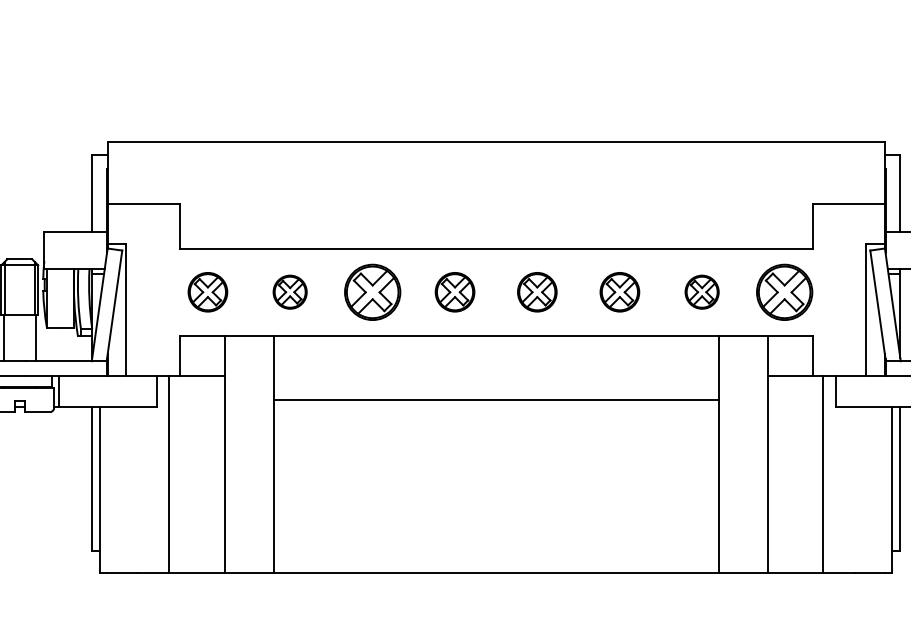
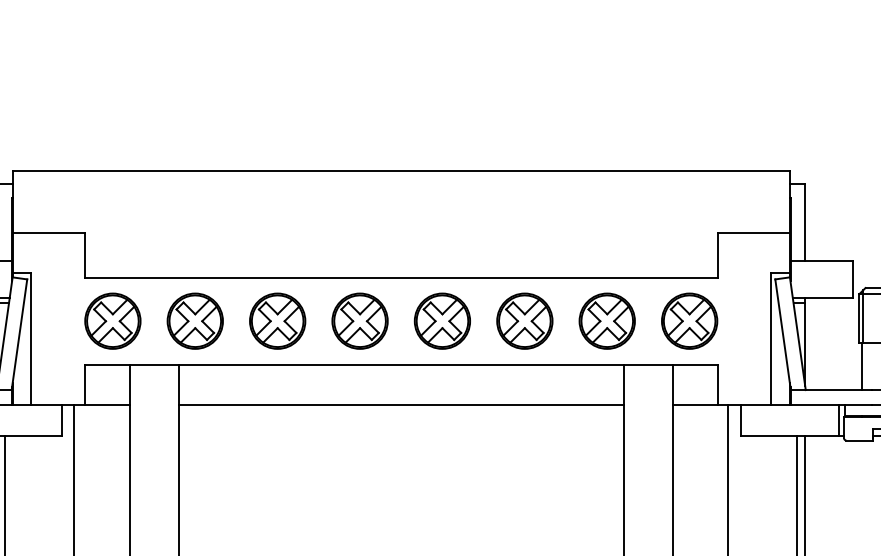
part: (207, 291) -> (112, 320), size x1.43
part: (289, 291) -> (194, 320), size x1.67
part: (454, 291) -> (359, 320), size x1.43
part: (536, 291) -> (441, 320), size x1.43
part: (619, 291) -> (524, 320), size x1.43
part: (701, 291) -> (606, 320), size x1.67
line: (495, 400) -> (400, 405), moved

